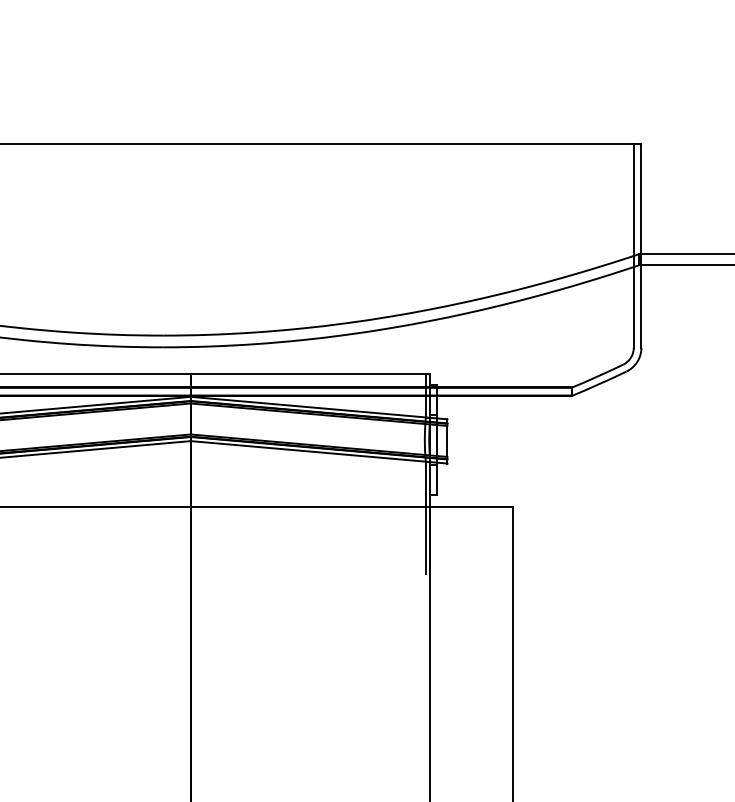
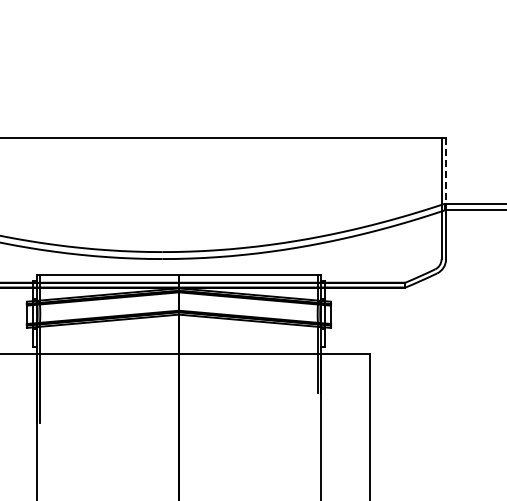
line: (642, 199) -> (446, 171), solid -> dashed

